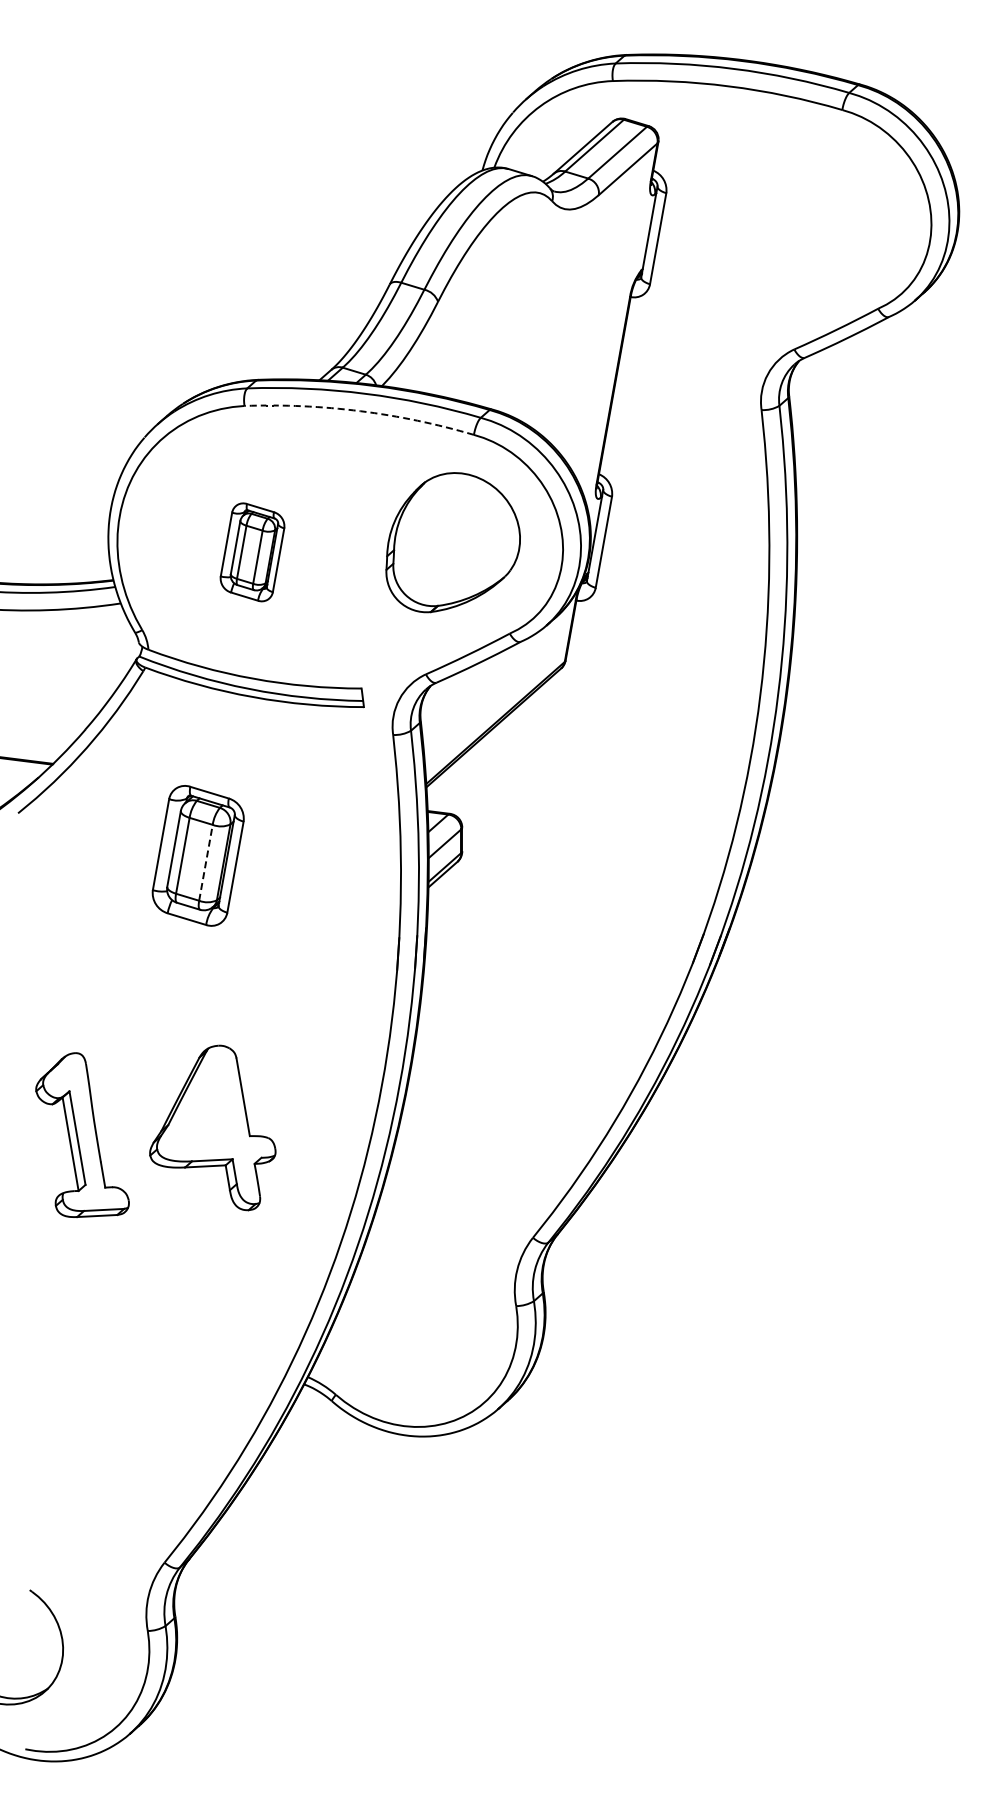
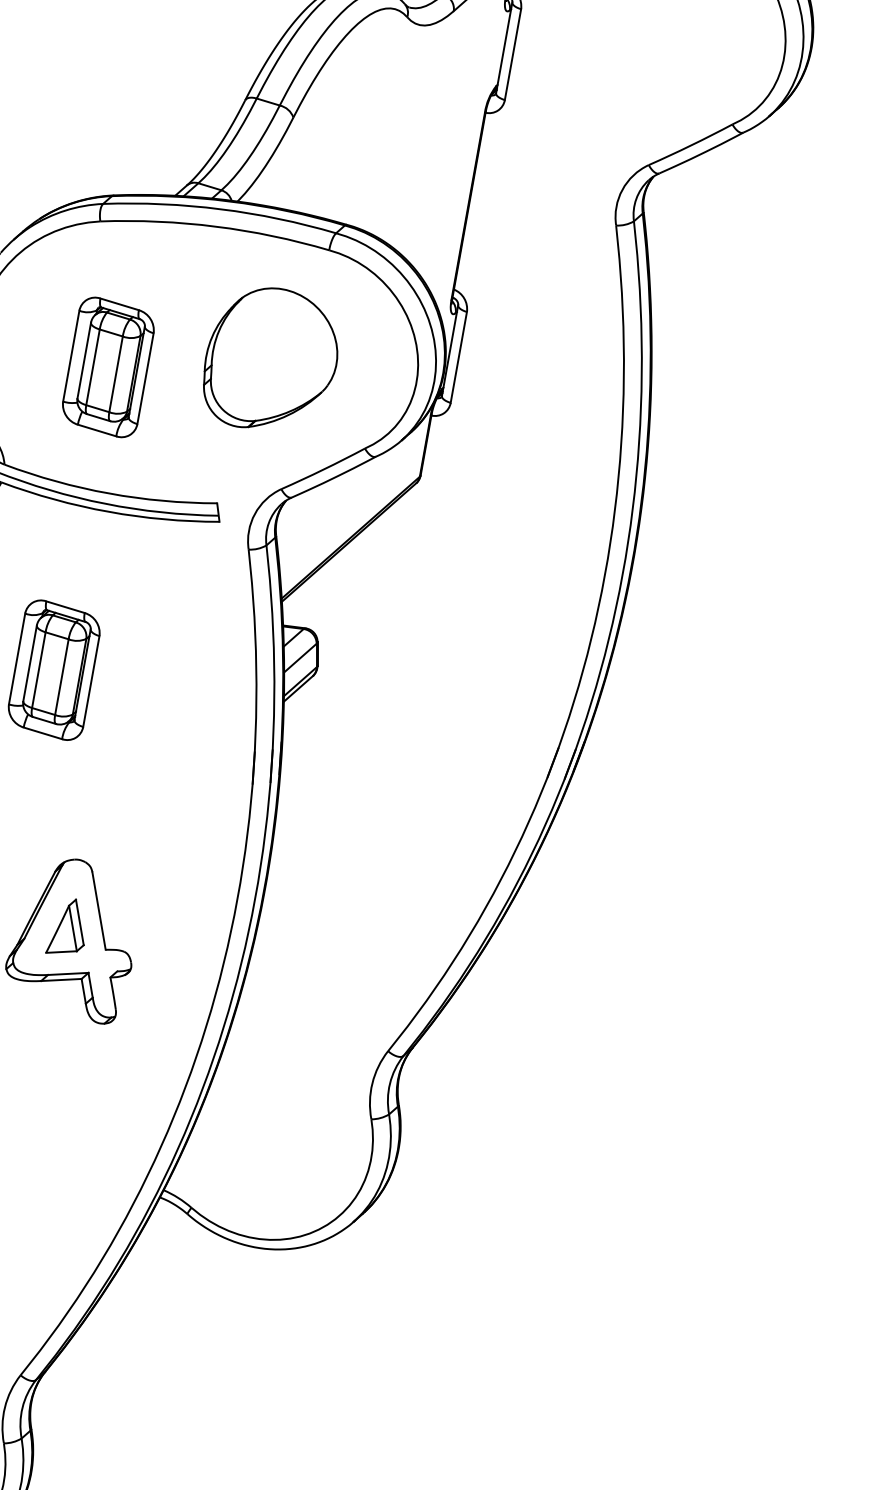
arc: (360, 411) -> (216, 226), dashed -> solid
part: (452, 542) -> (269, 357), moved
part: (252, 552) -> (108, 367), size x1.43
line: (205, 862) -> (61, 676), dashed -> solid
part: (208, 1112) -> (64, 926), added

